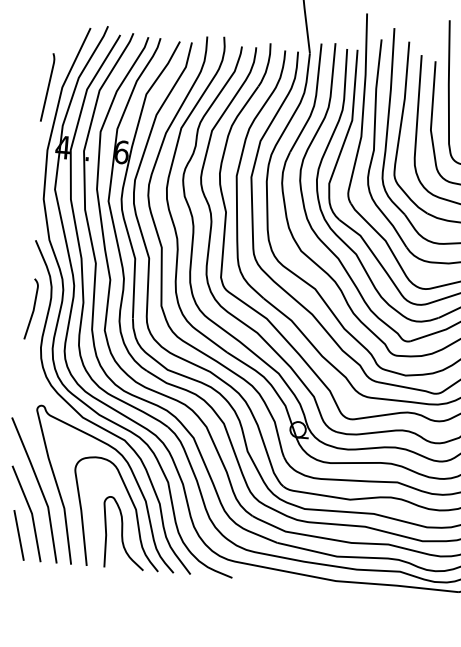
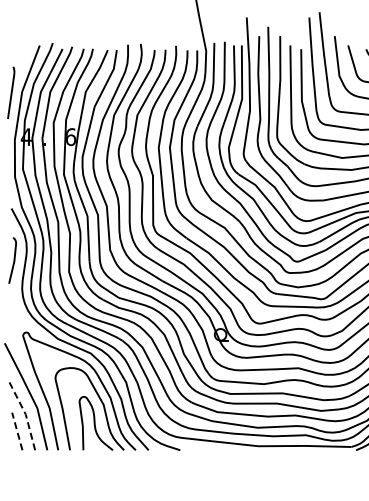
line: (31, 512) -> (25, 413), solid -> dashed
line: (19, 535) -> (17, 431), solid -> dashed

